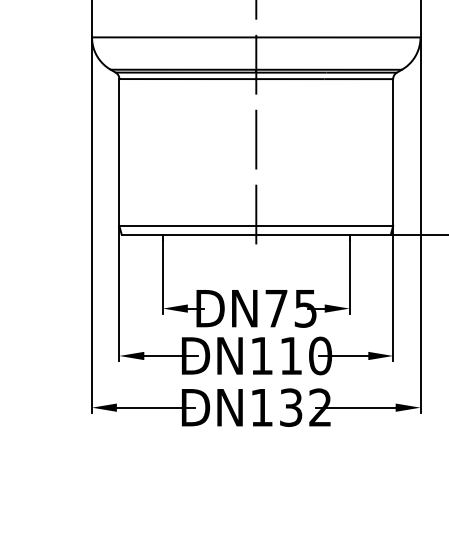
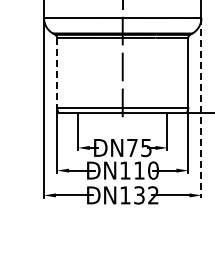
line: (120, 153) -> (57, 73), solid -> dashed
line: (420, 224) -> (201, 107), solid -> dashed

